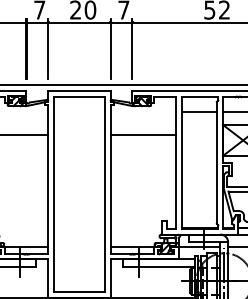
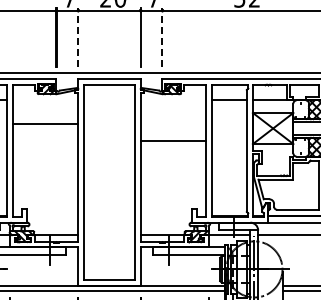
line: (48, 49) -> (78, 37), solid -> dashed
line: (132, 49) -> (162, 37), solid -> dashed
line: (143, 135) -> (173, 140), moved

